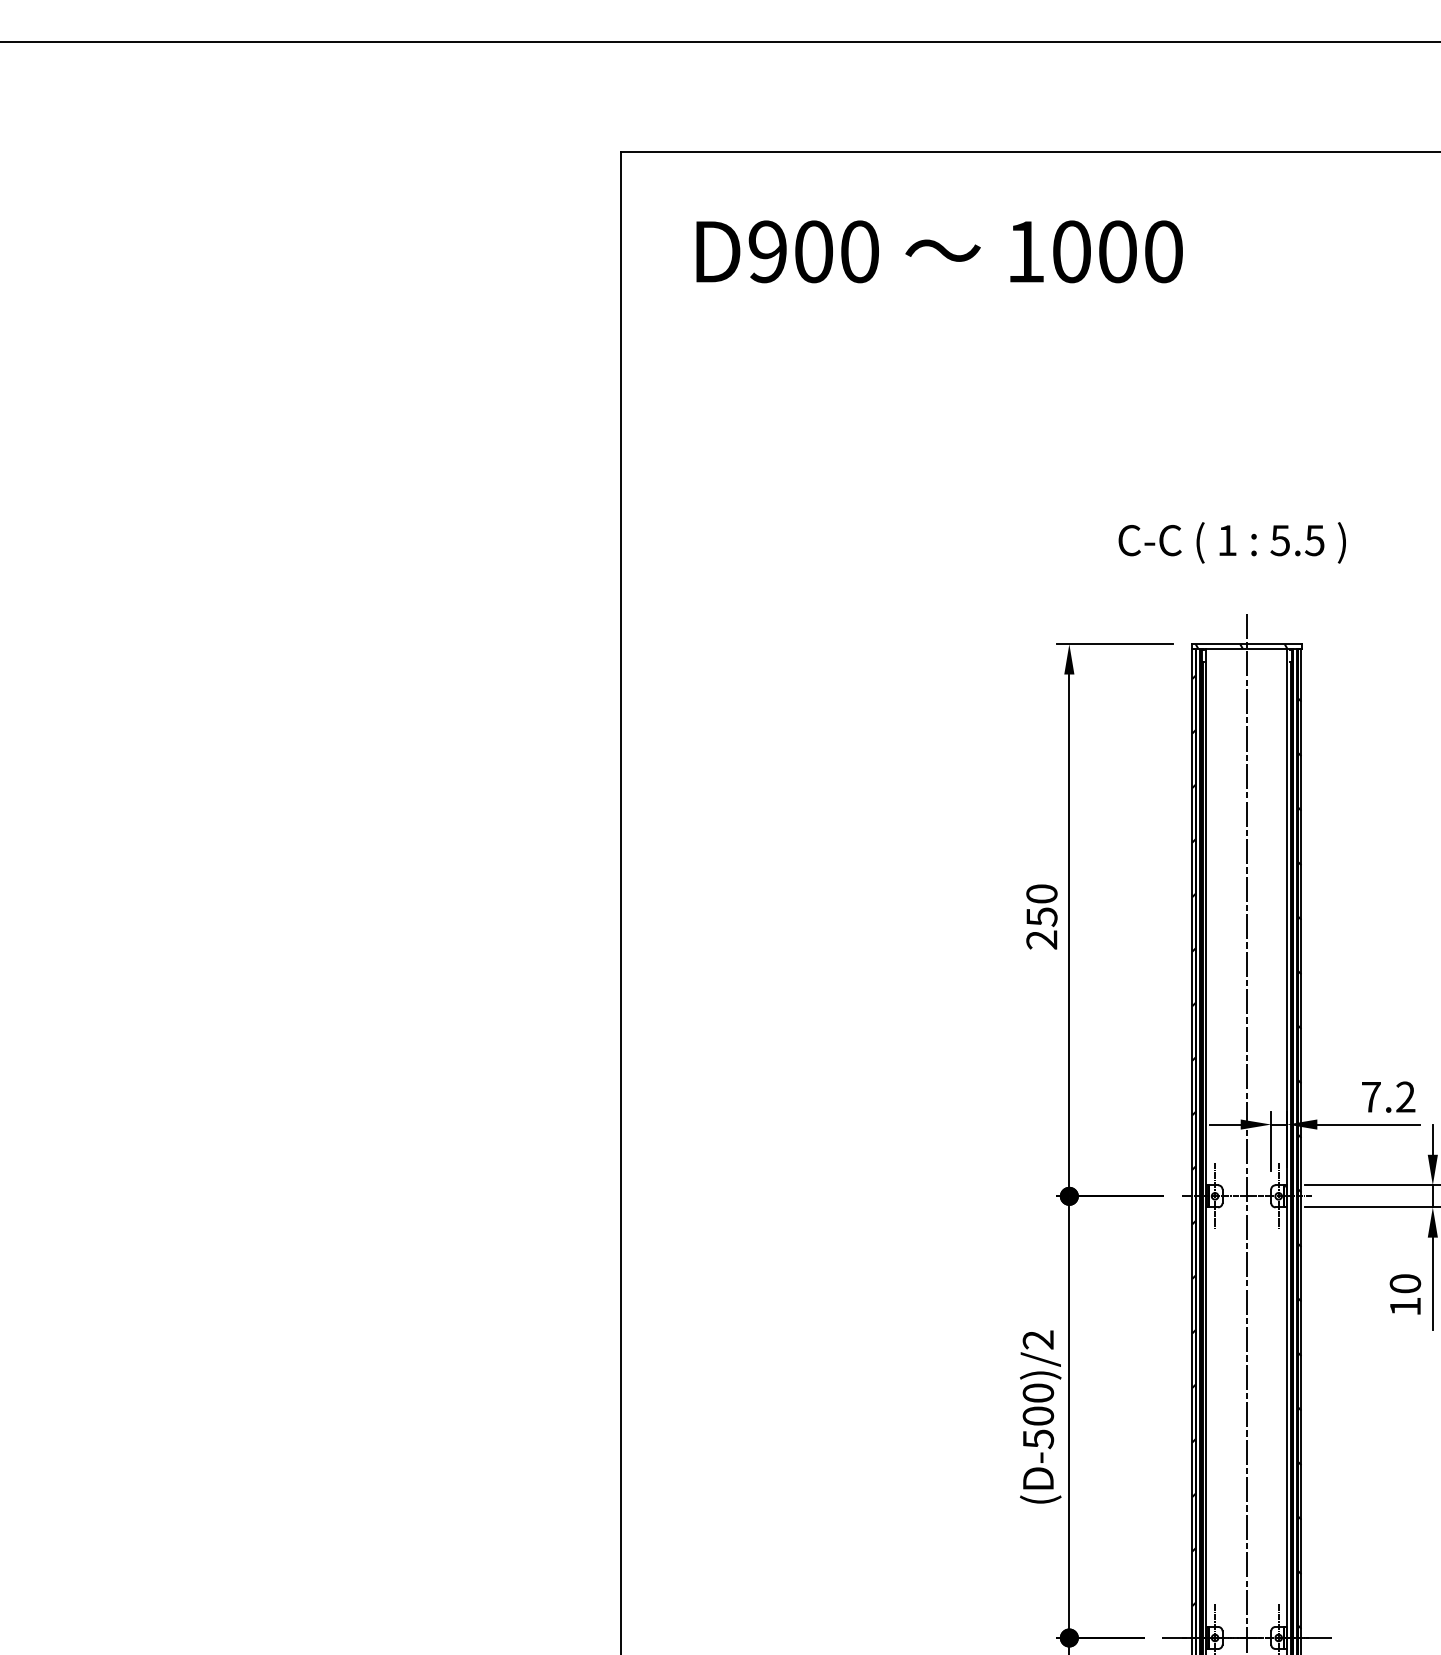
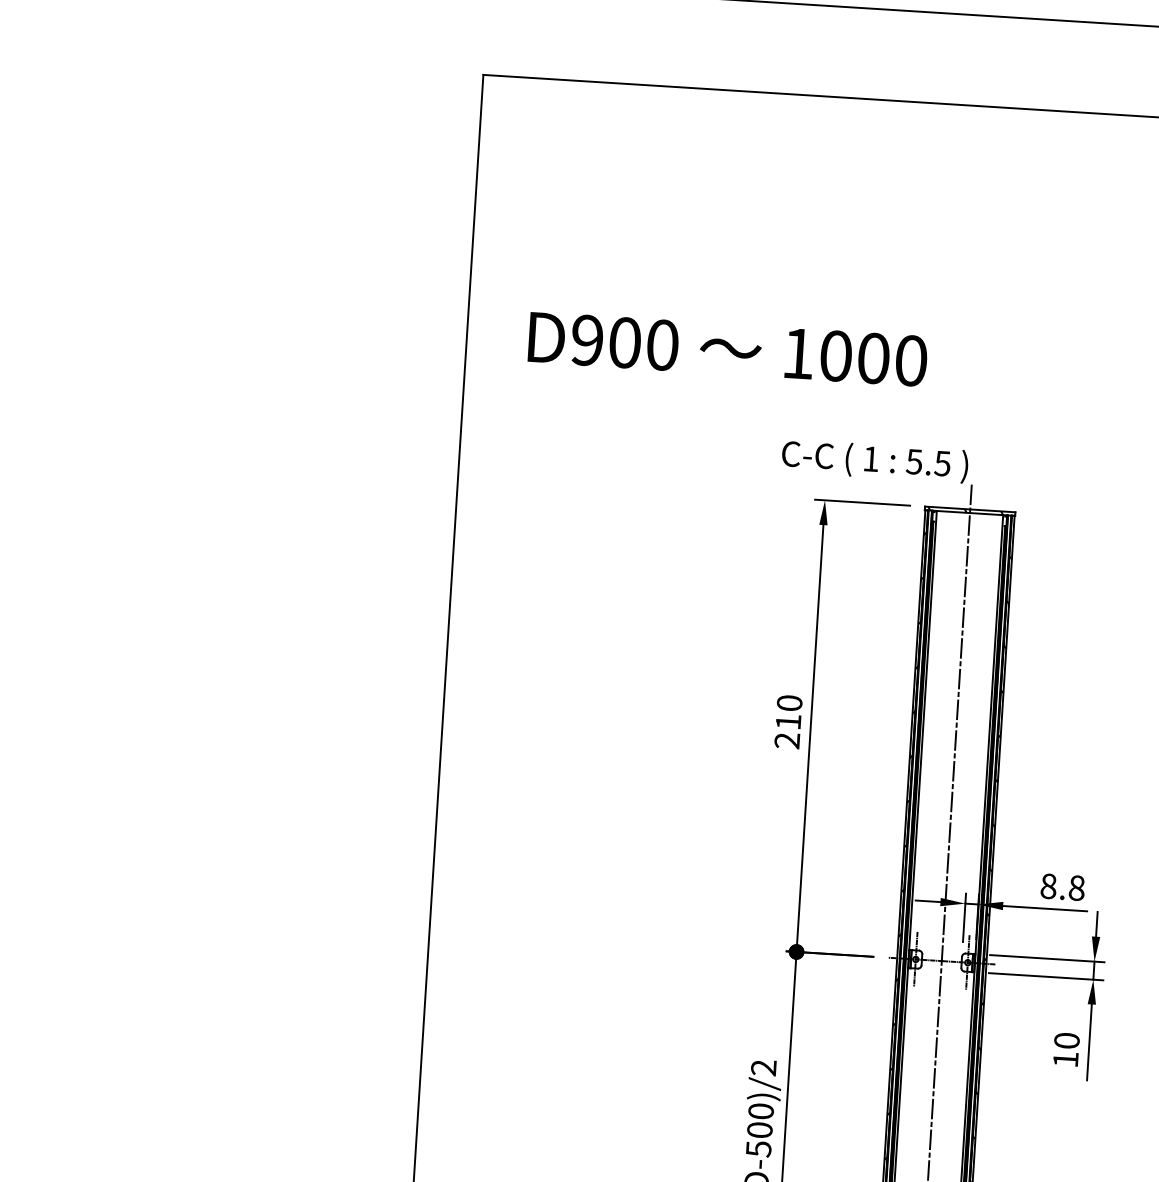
text: (939, 251) -> (727, 349), moved
text: (1231, 542) -> (874, 460), moved
text: (1041, 917) -> (788, 722), 250 -> 210
text: (1388, 1096) -> (1062, 886), 7.2 -> 8.8

